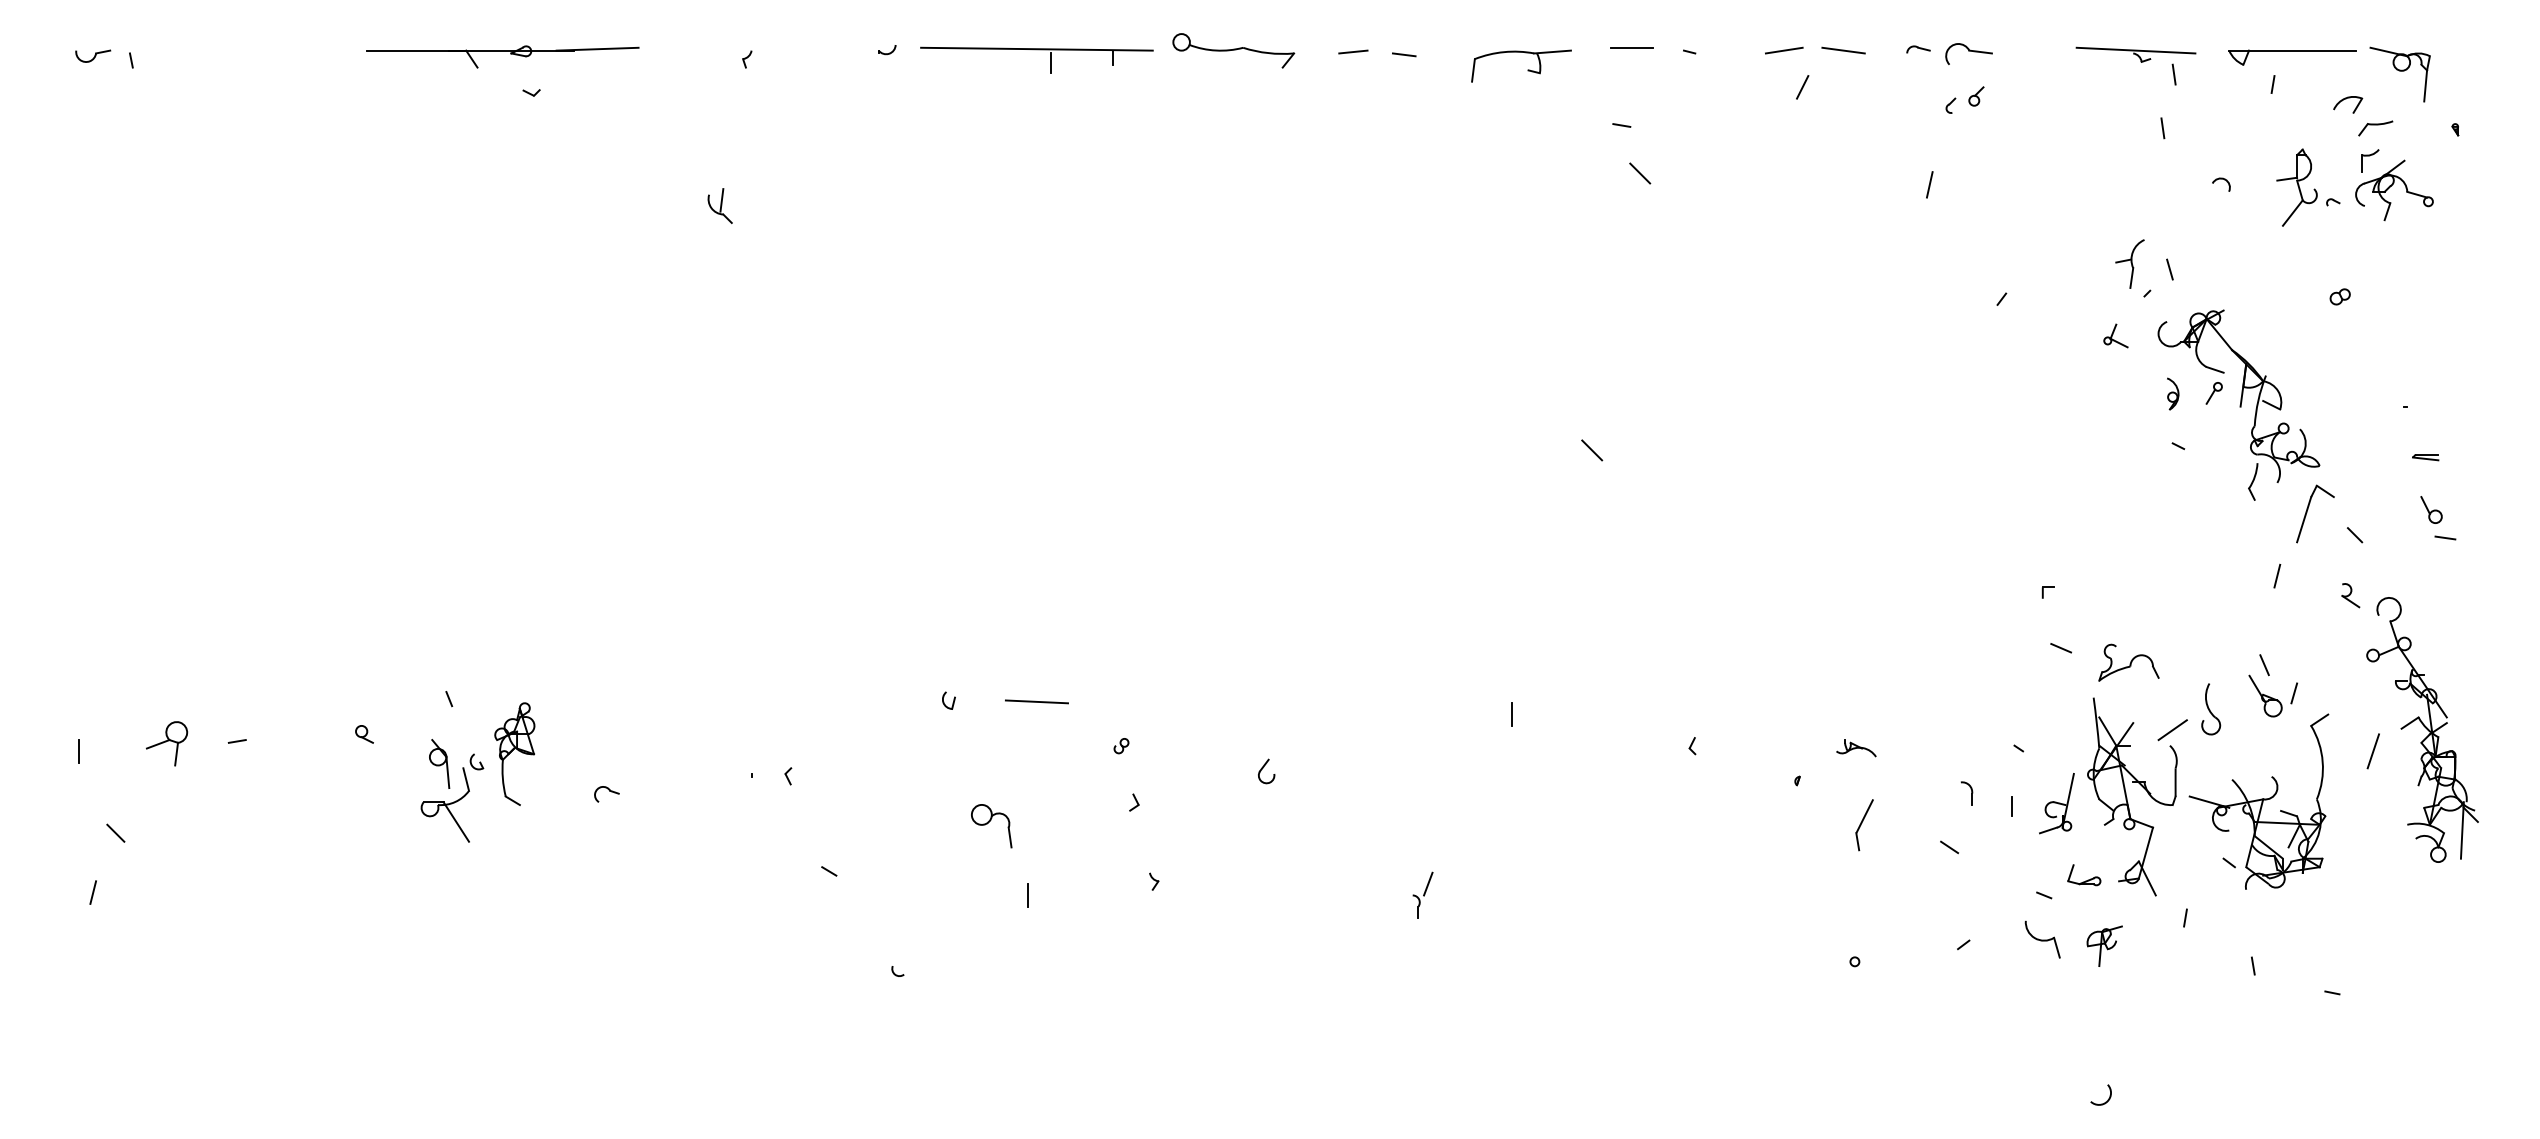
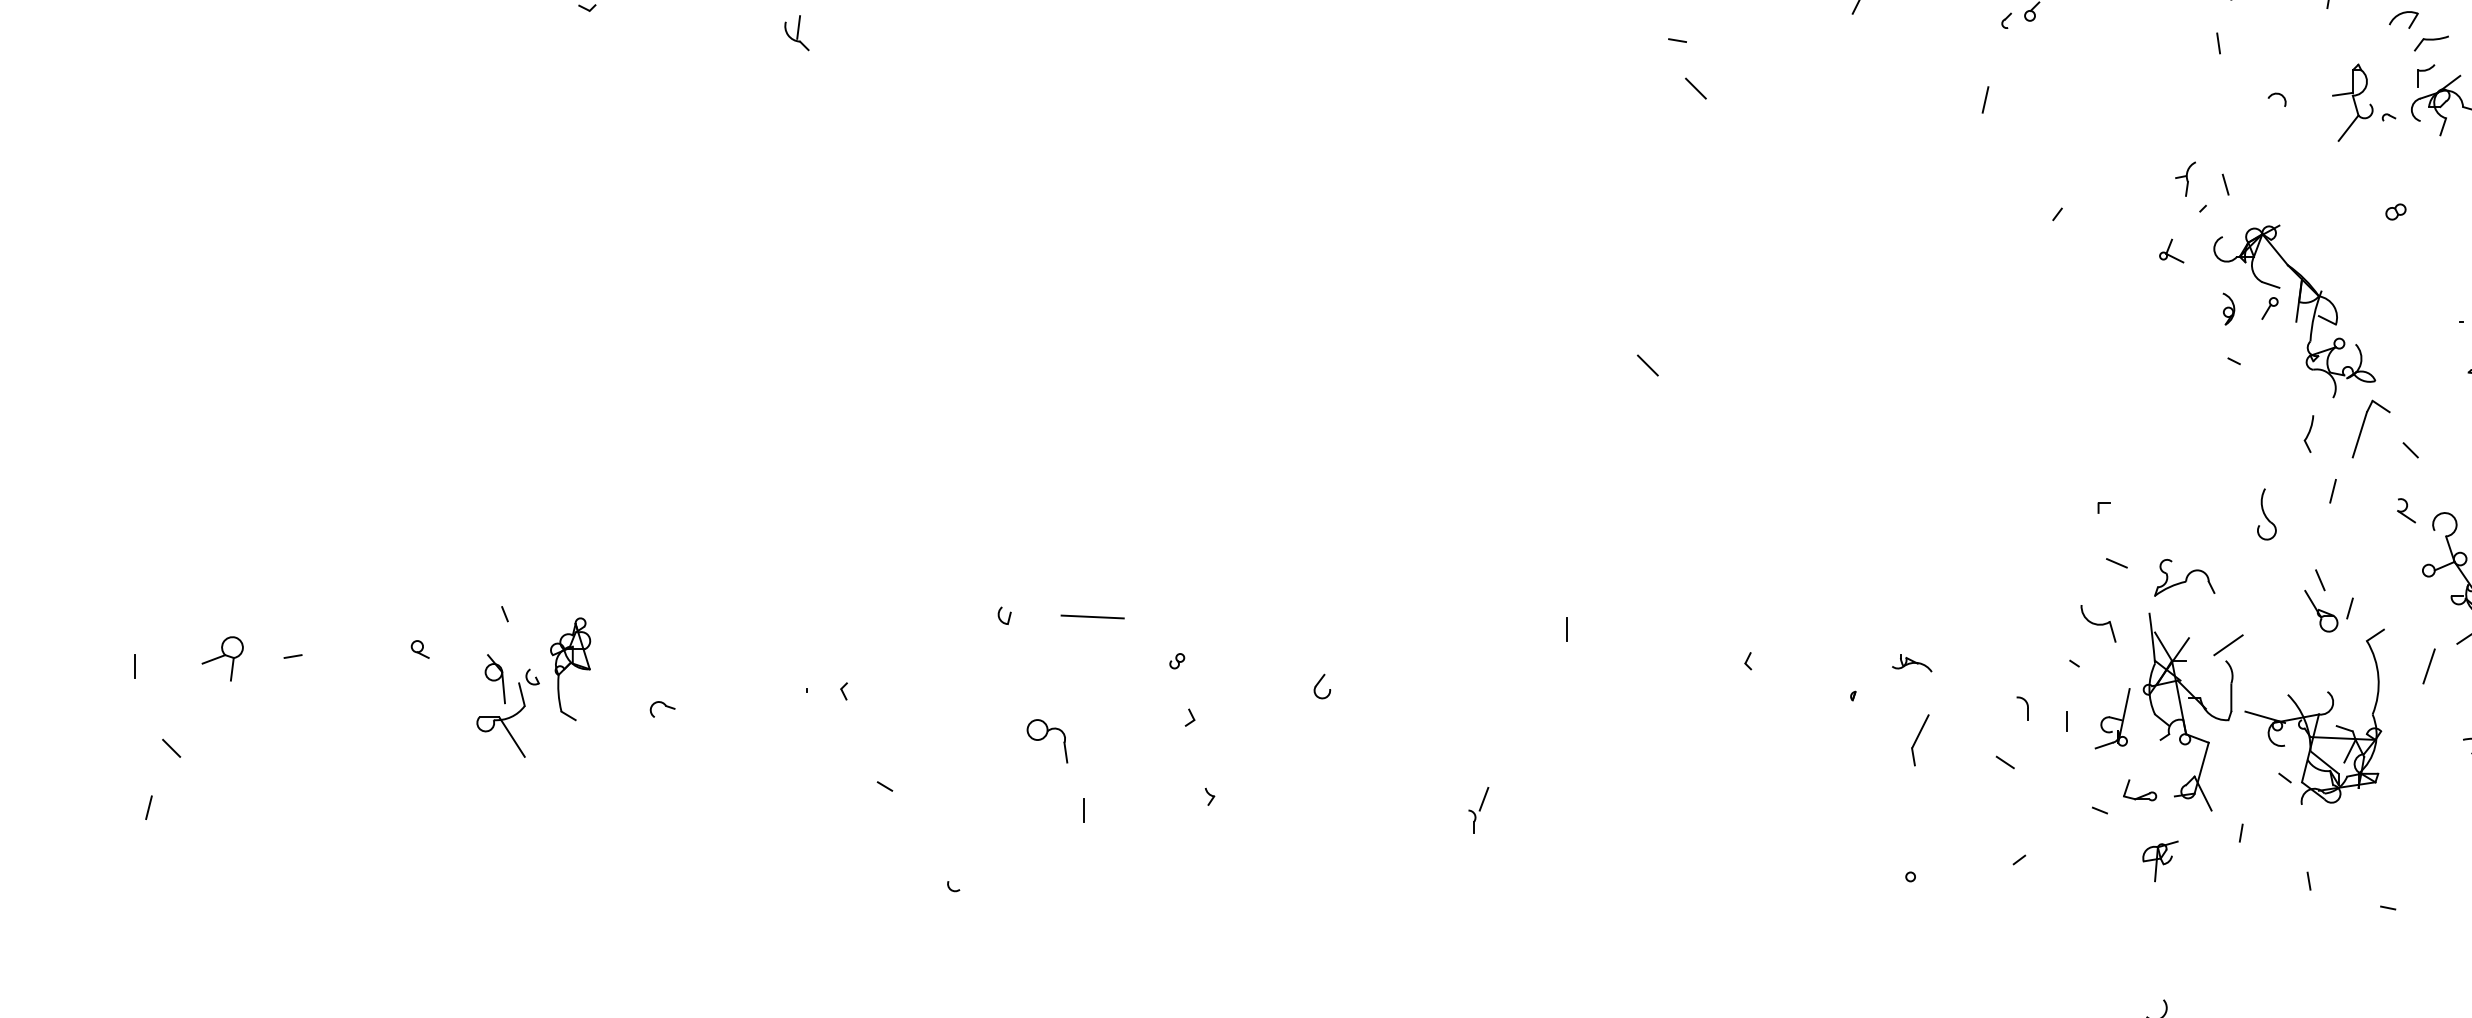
part: (719, 205) -> (796, 32), moved
part: (2129, 263) -> (2185, 178), size x0.7
part: (2253, 481) -> (2309, 433), moved
part: (2211, 709) -> (2267, 514), moved
part: (2042, 939) -> (2098, 623), moved

